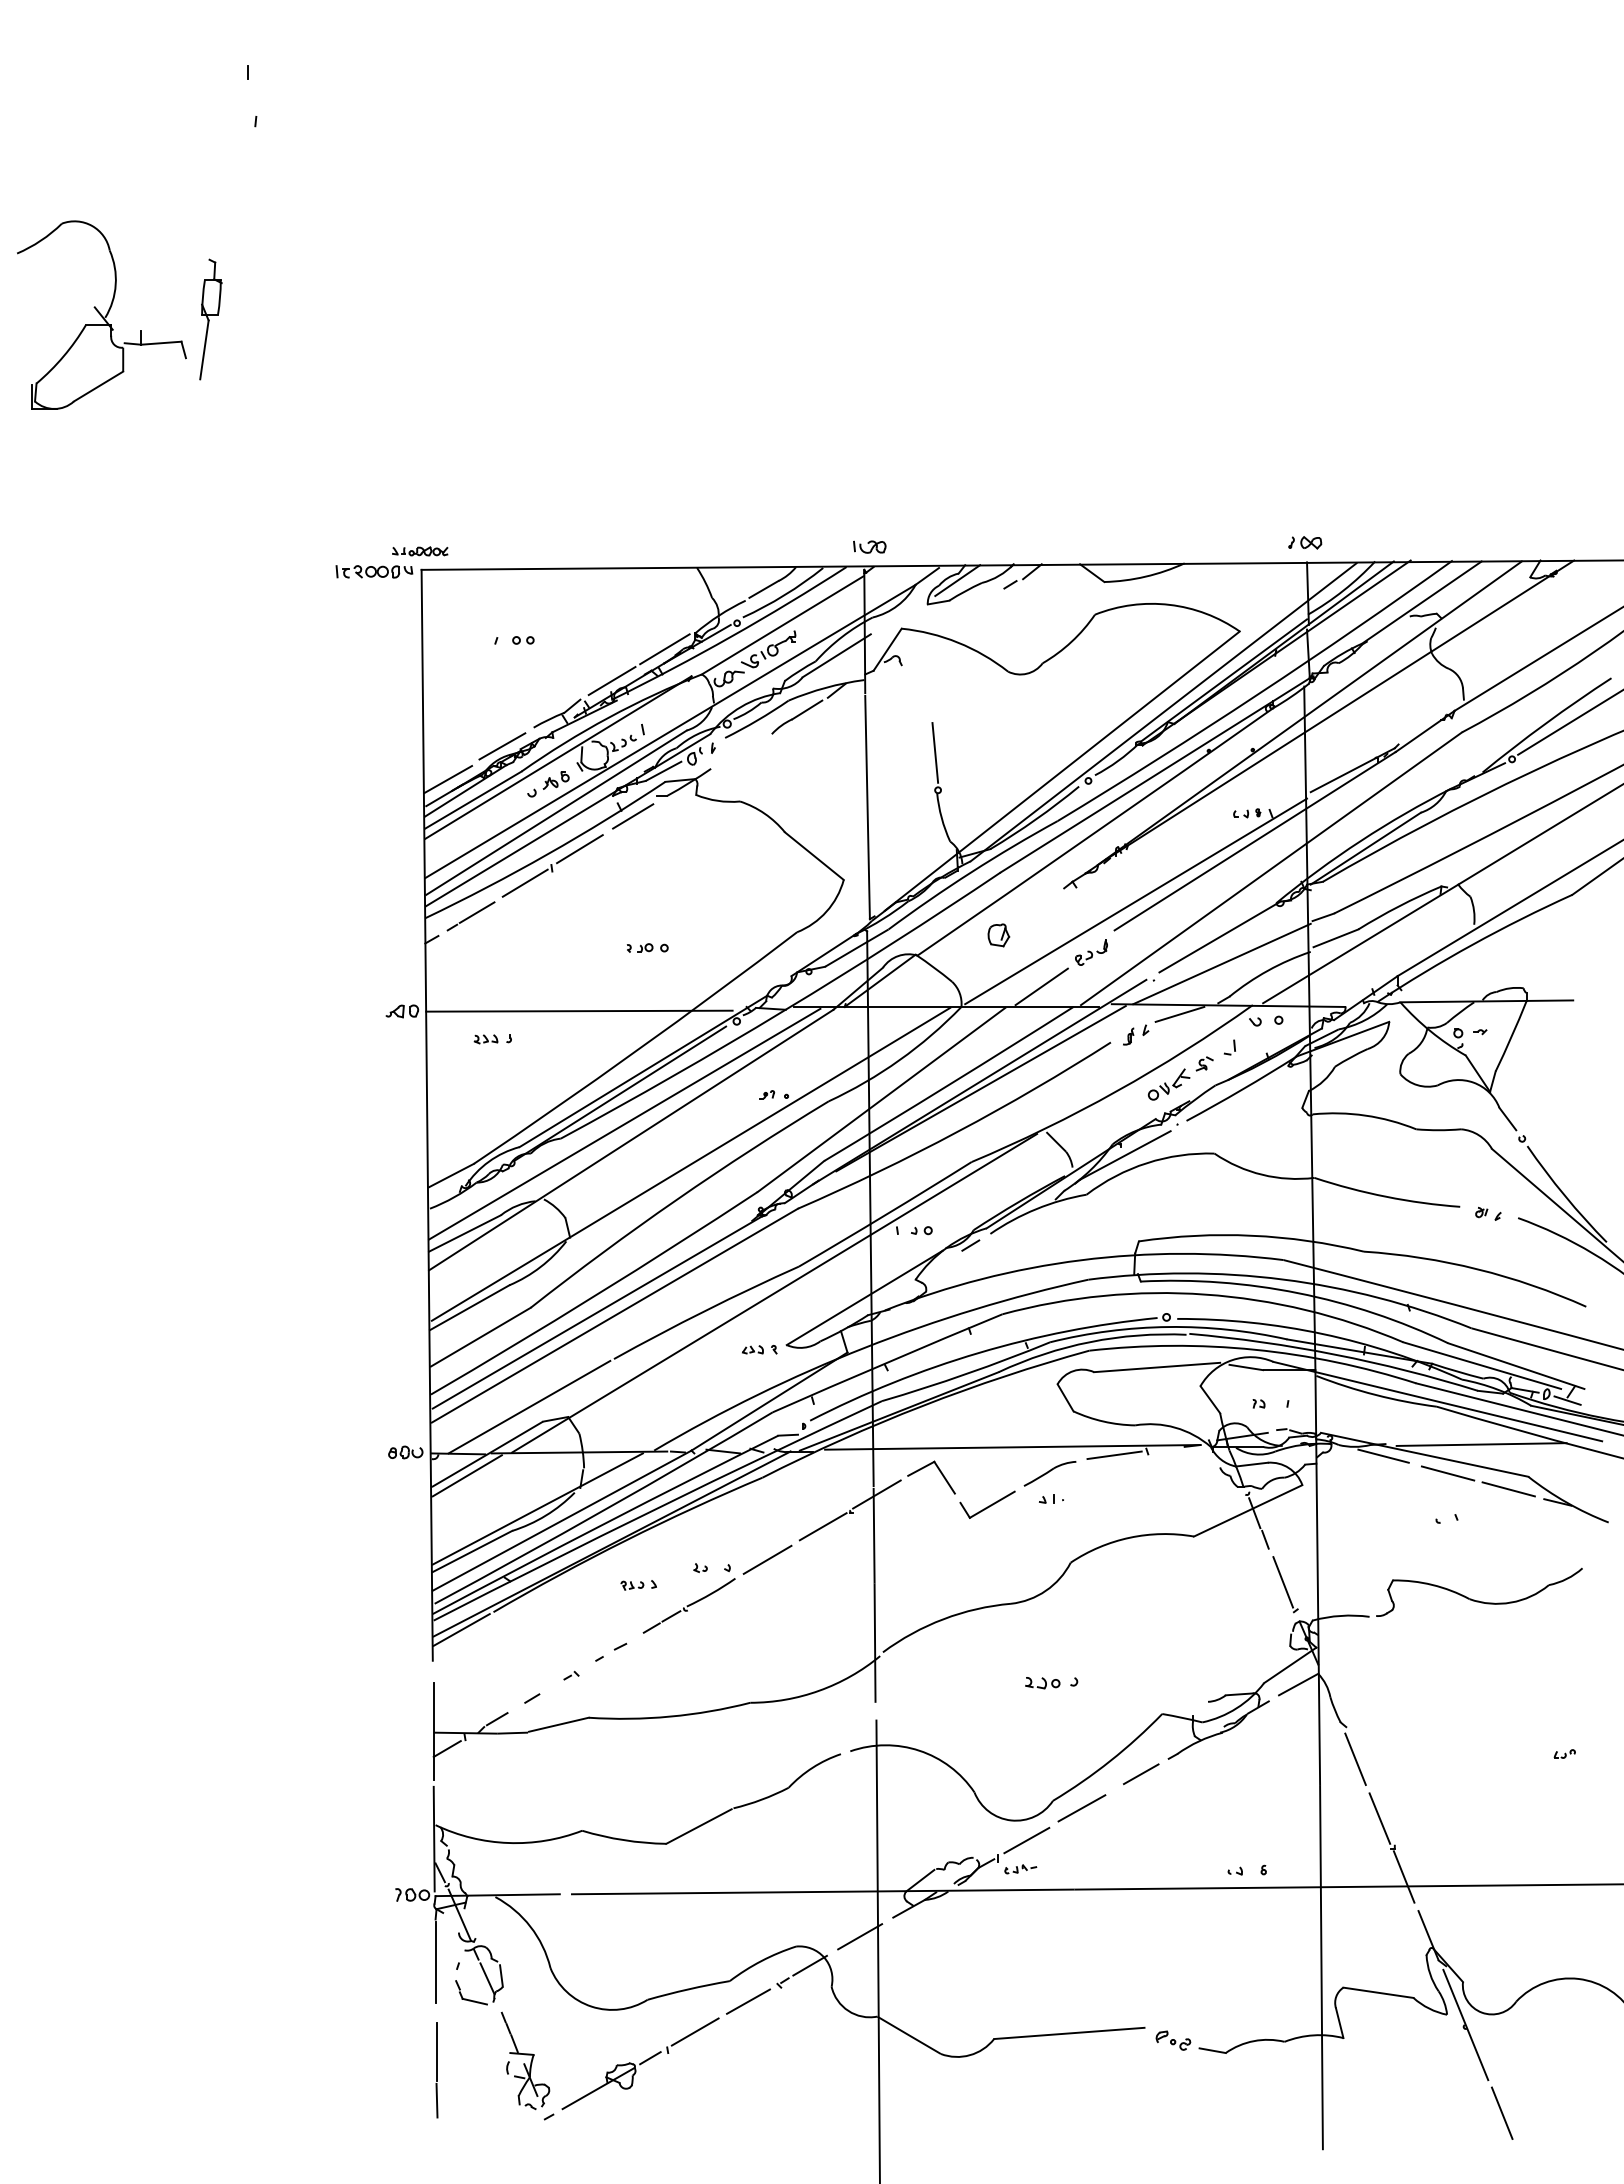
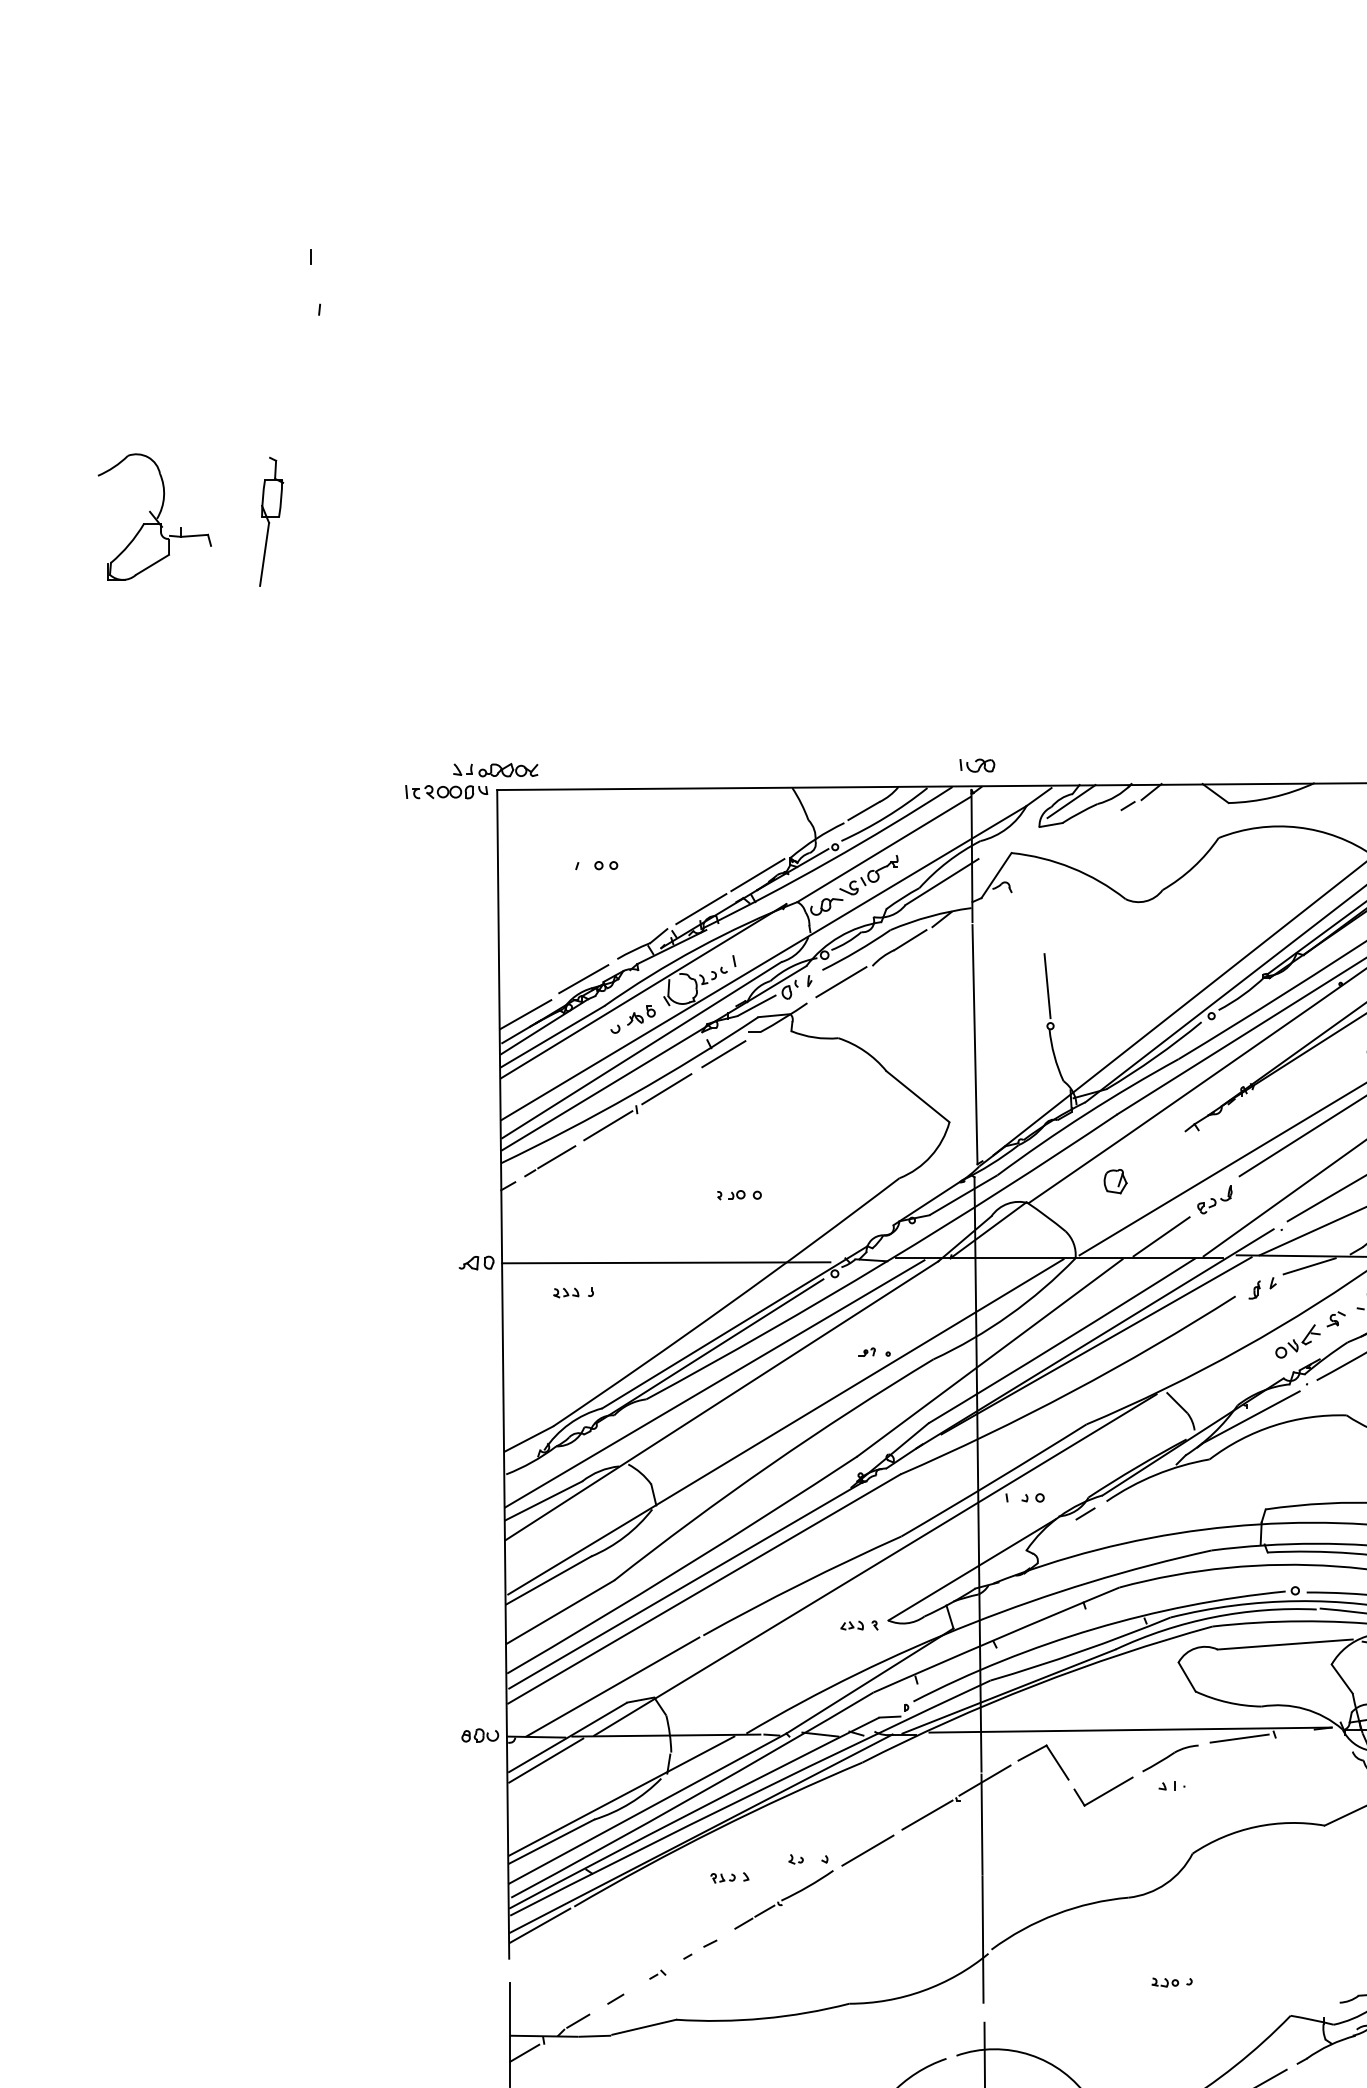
part: (101, 314) -> (154, 516), size x0.62
part: (419, 551) -> (494, 770), size x1.43
line: (742, 749) -> (841, 982), added
part: (1051, 1682) -> (1172, 1981), size x0.71

